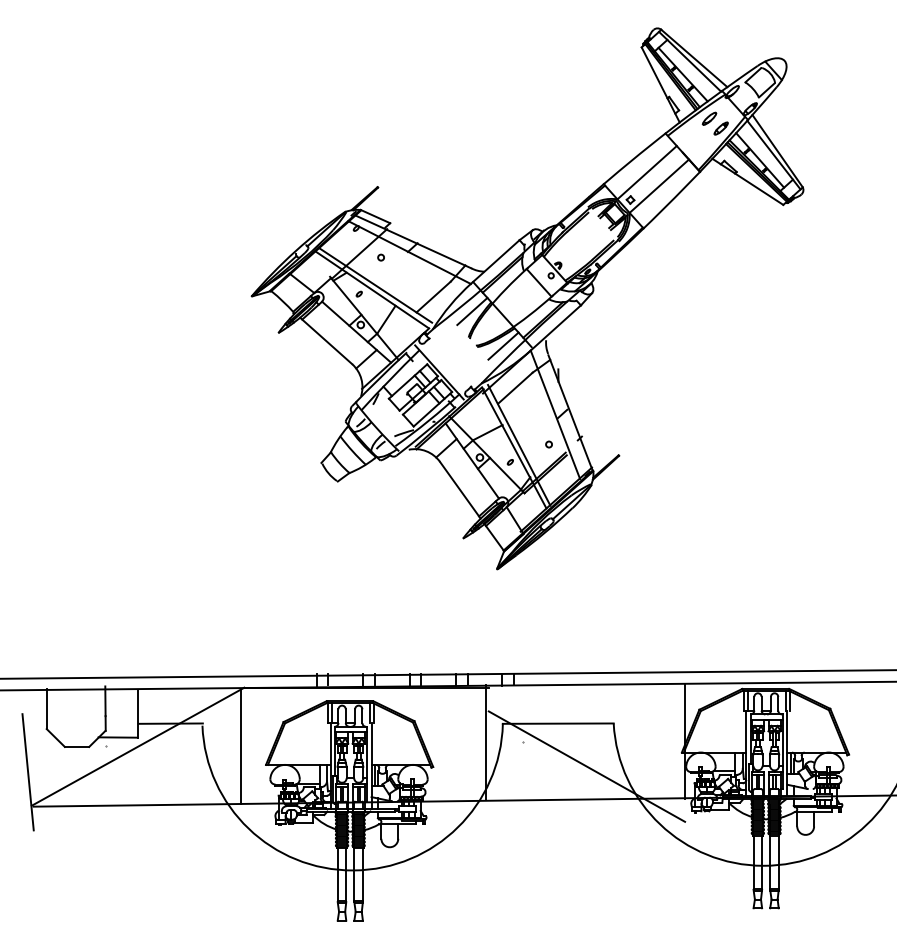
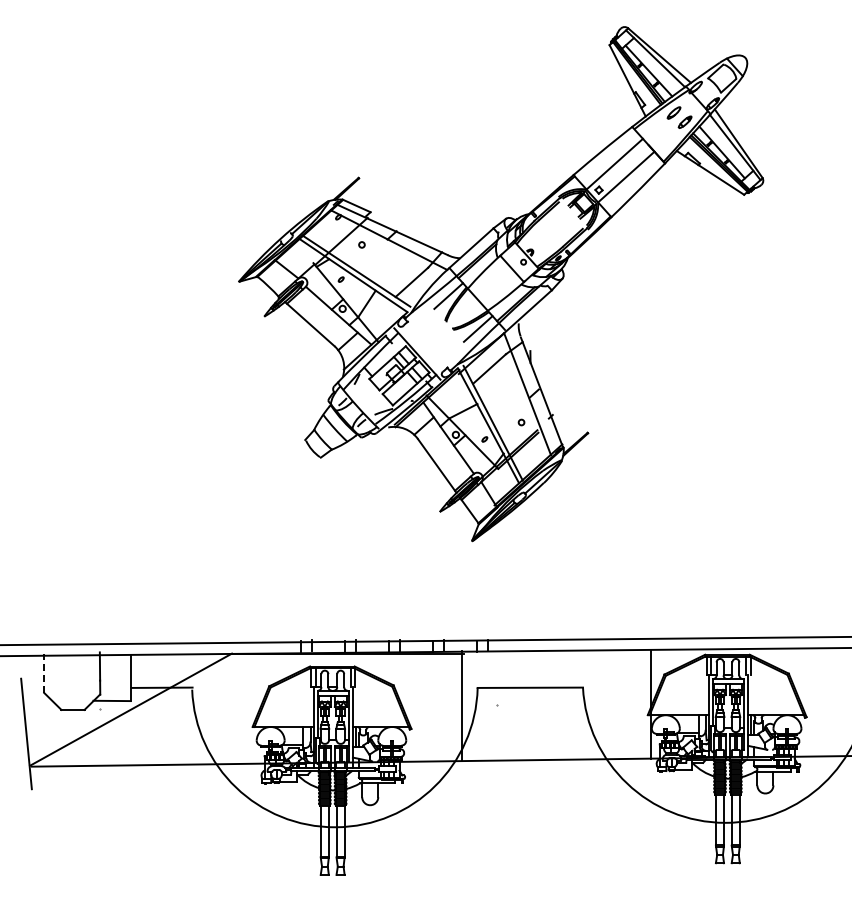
line: (47, 708) -> (44, 673), solid -> dashed
line: (240, 746) -> (228, 709), removed
line: (586, 766) -> (557, 728), removed

